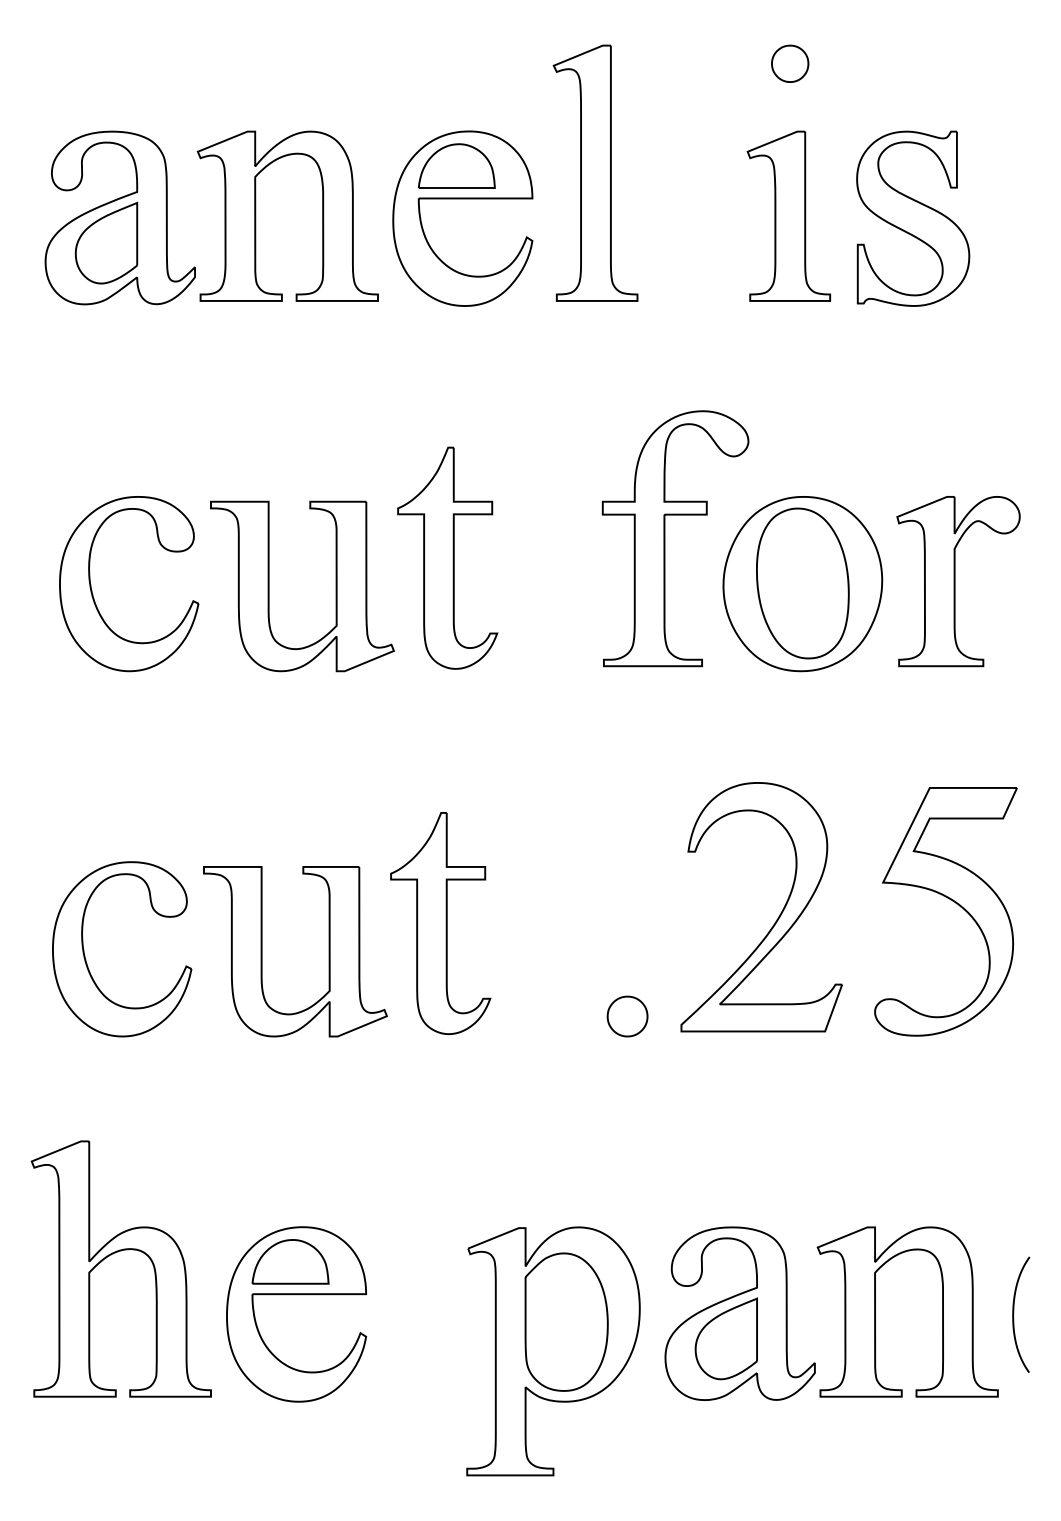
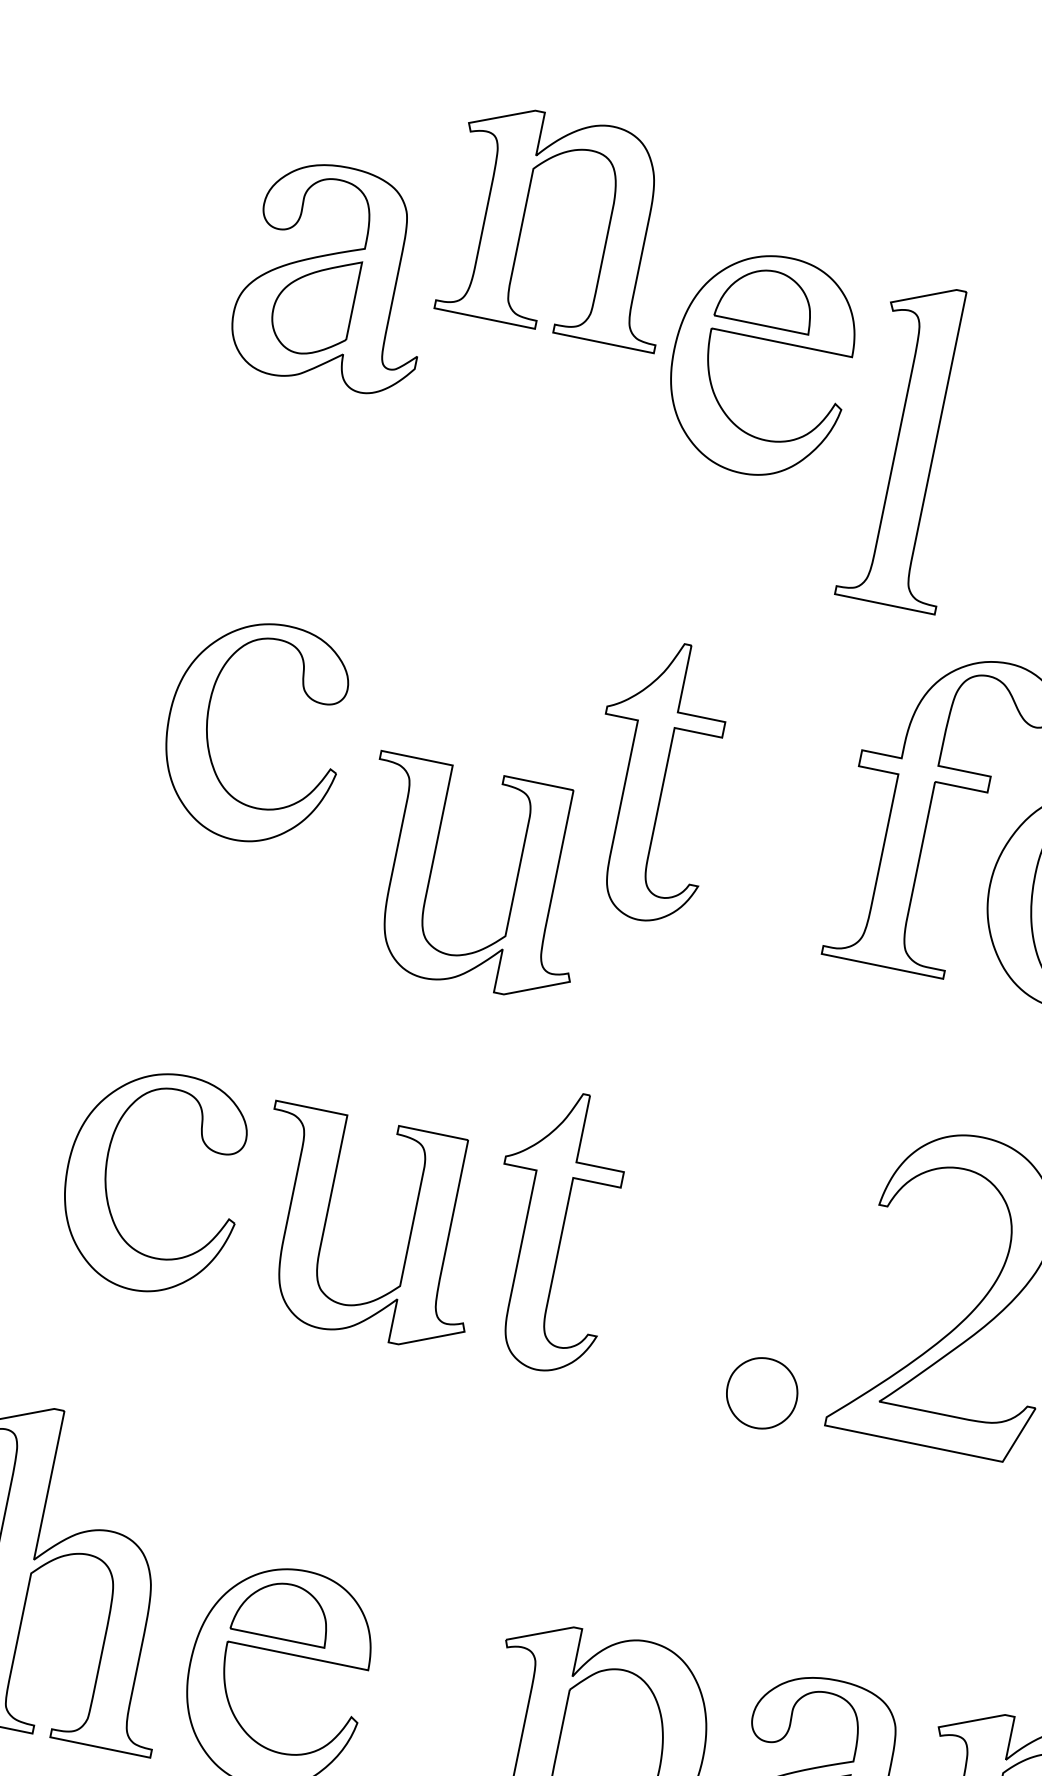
part: (595, 172) -> (915, 445), moved
part: (256, 215) -> (525, 216), moved
part: (269, 586) -> (432, 870), moved
part: (627, 1016) -> (762, 1393), size x1.4

